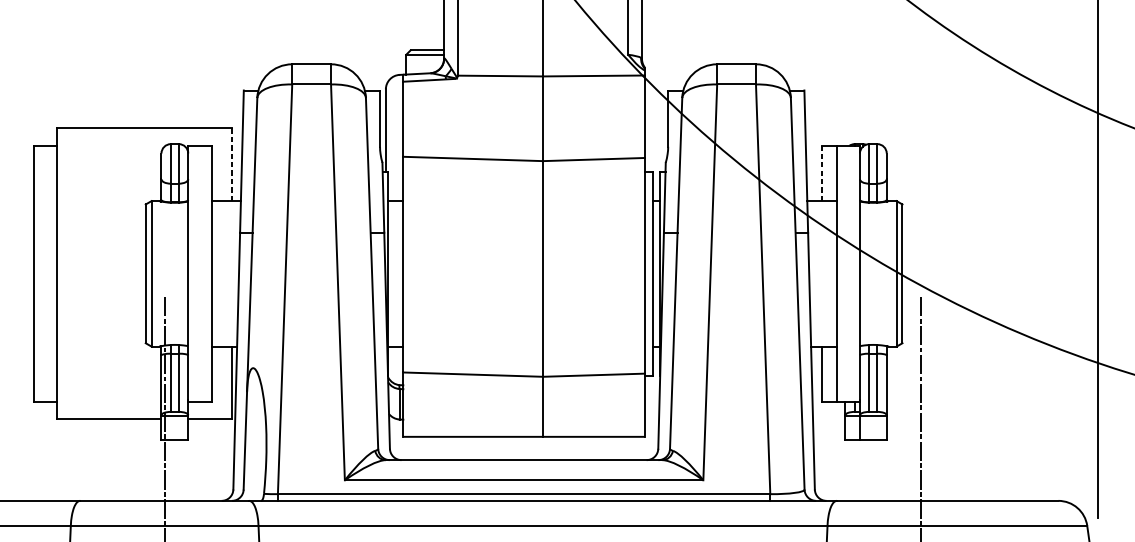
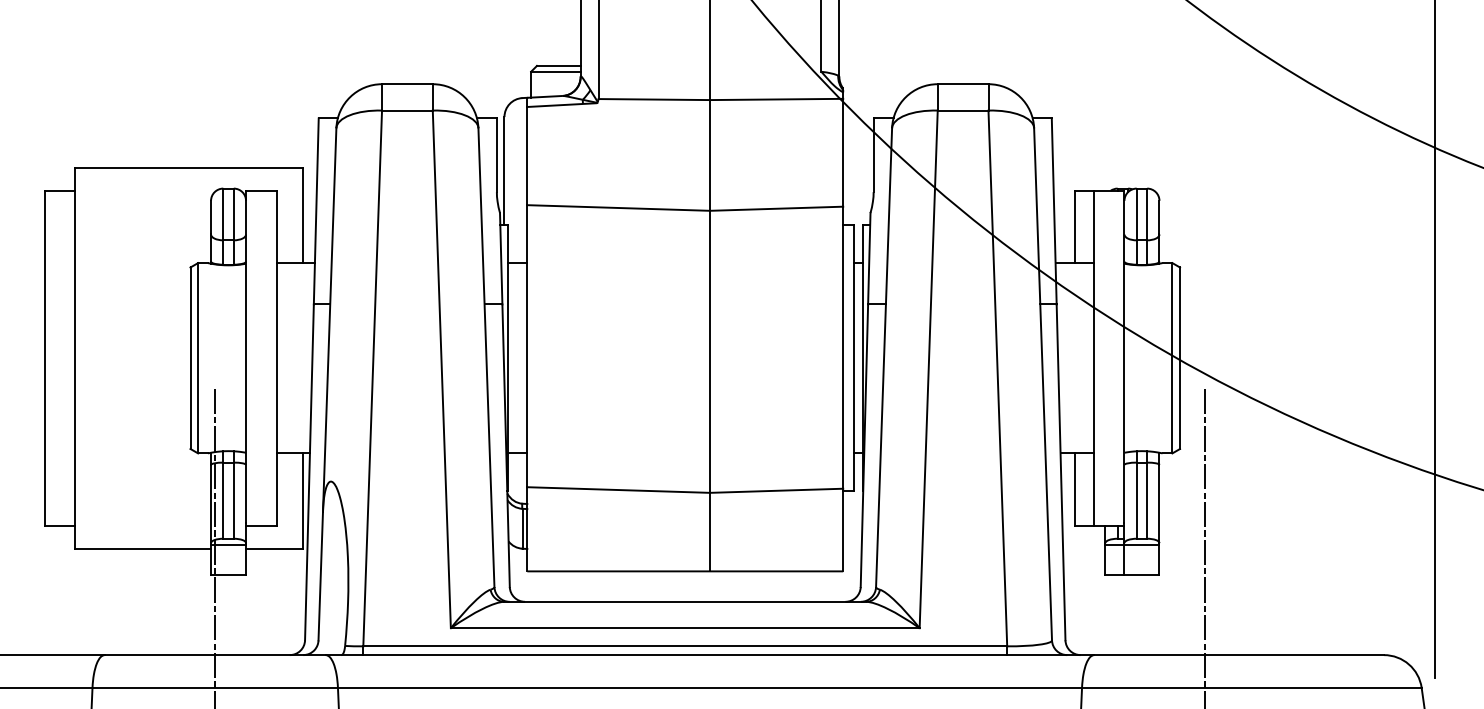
line: (232, 164) -> (303, 215), dashed -> solid
line: (821, 173) -> (1074, 226), dashed -> solid

